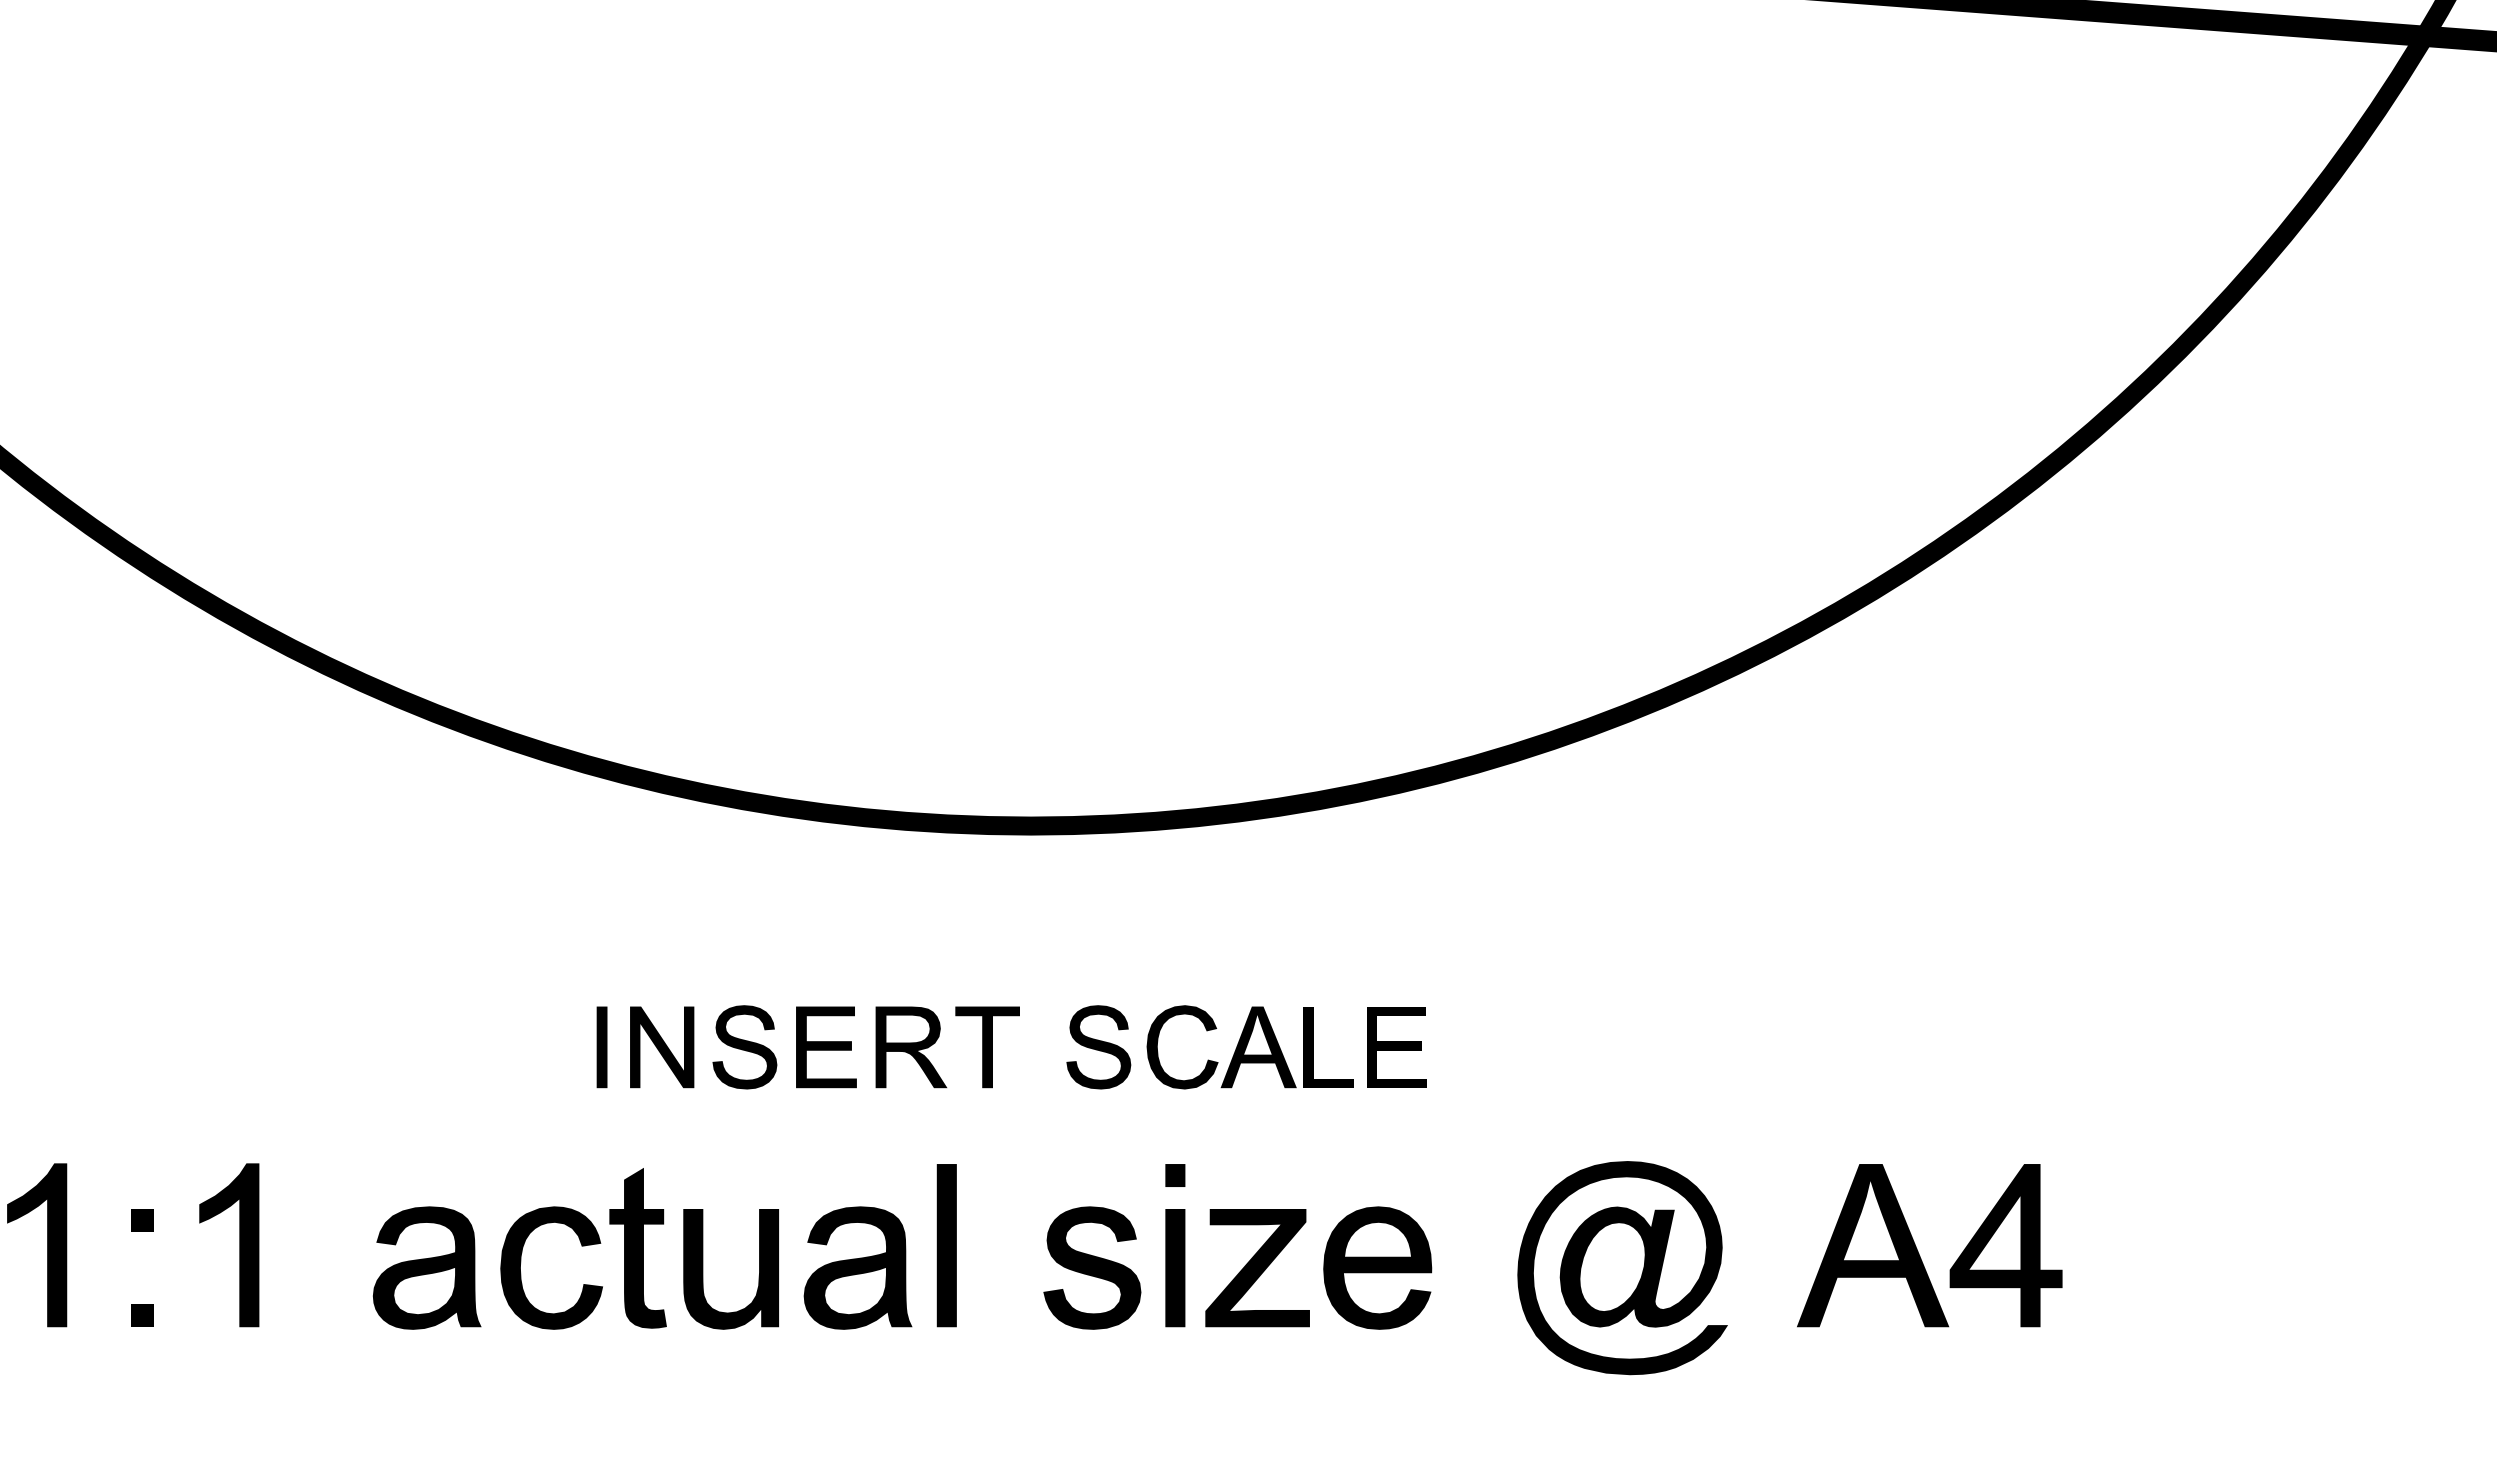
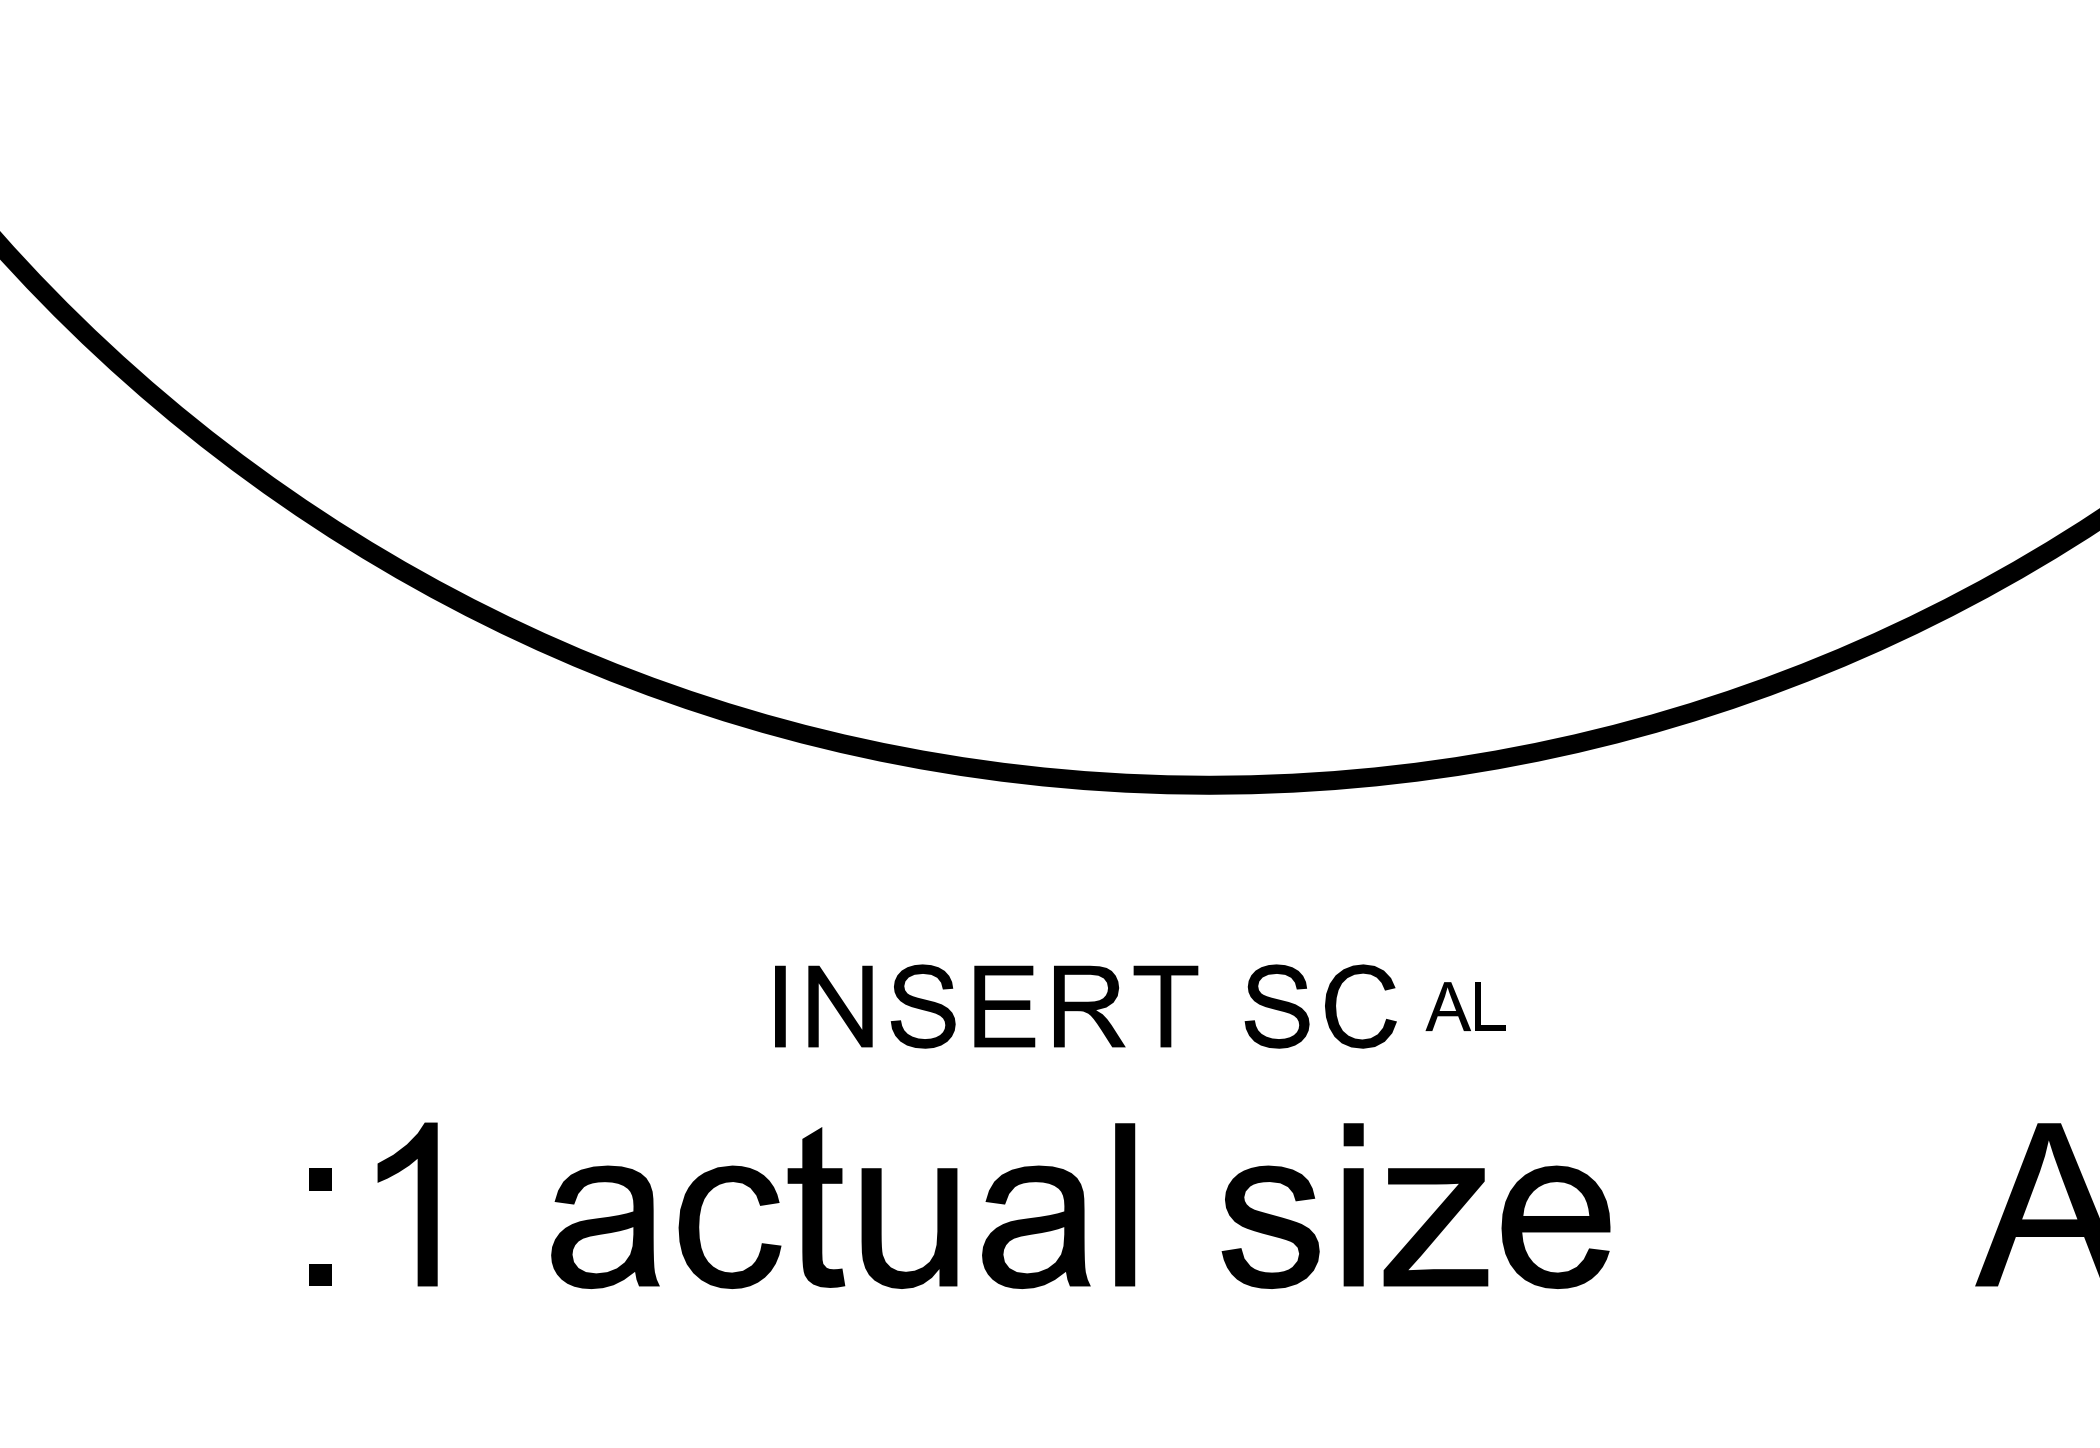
part: (1286, 1047) -> (1464, 1006), size x0.6
fill: (1396, 1047) -> (1574, 1006), removed
fill: (37, 1245) -> (215, 1204), removed
part: (1622, 1268) -> (1800, 1227), removed

